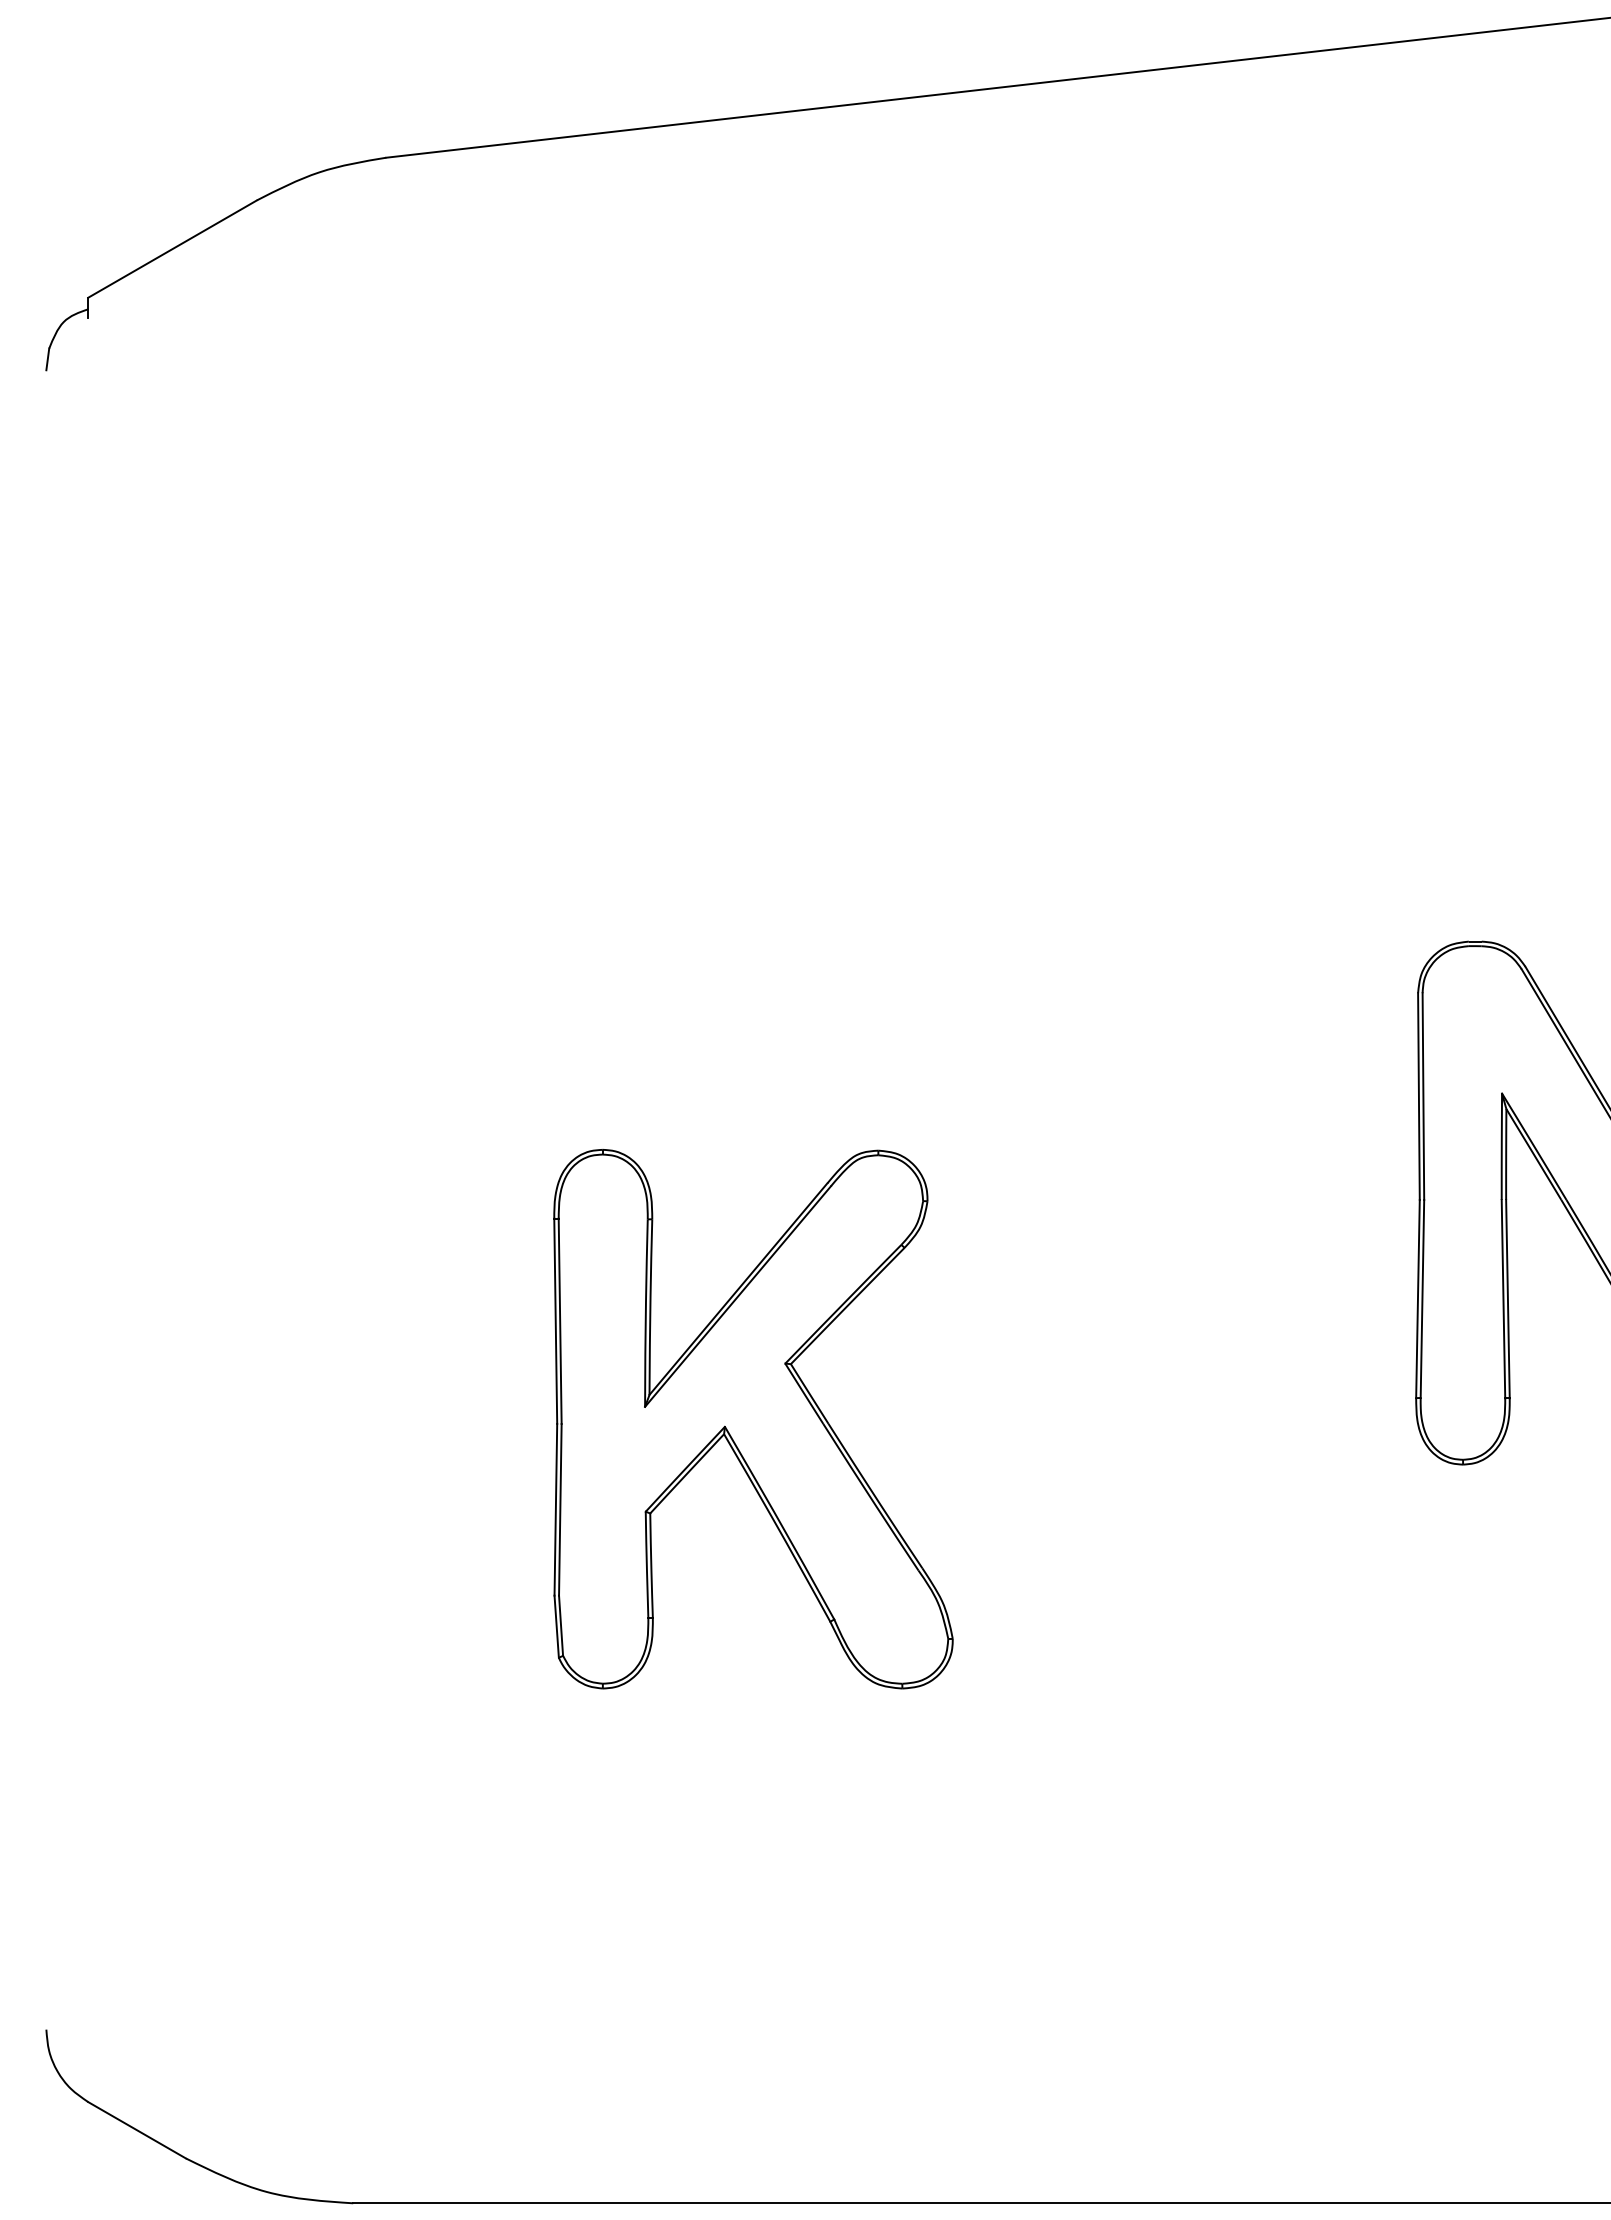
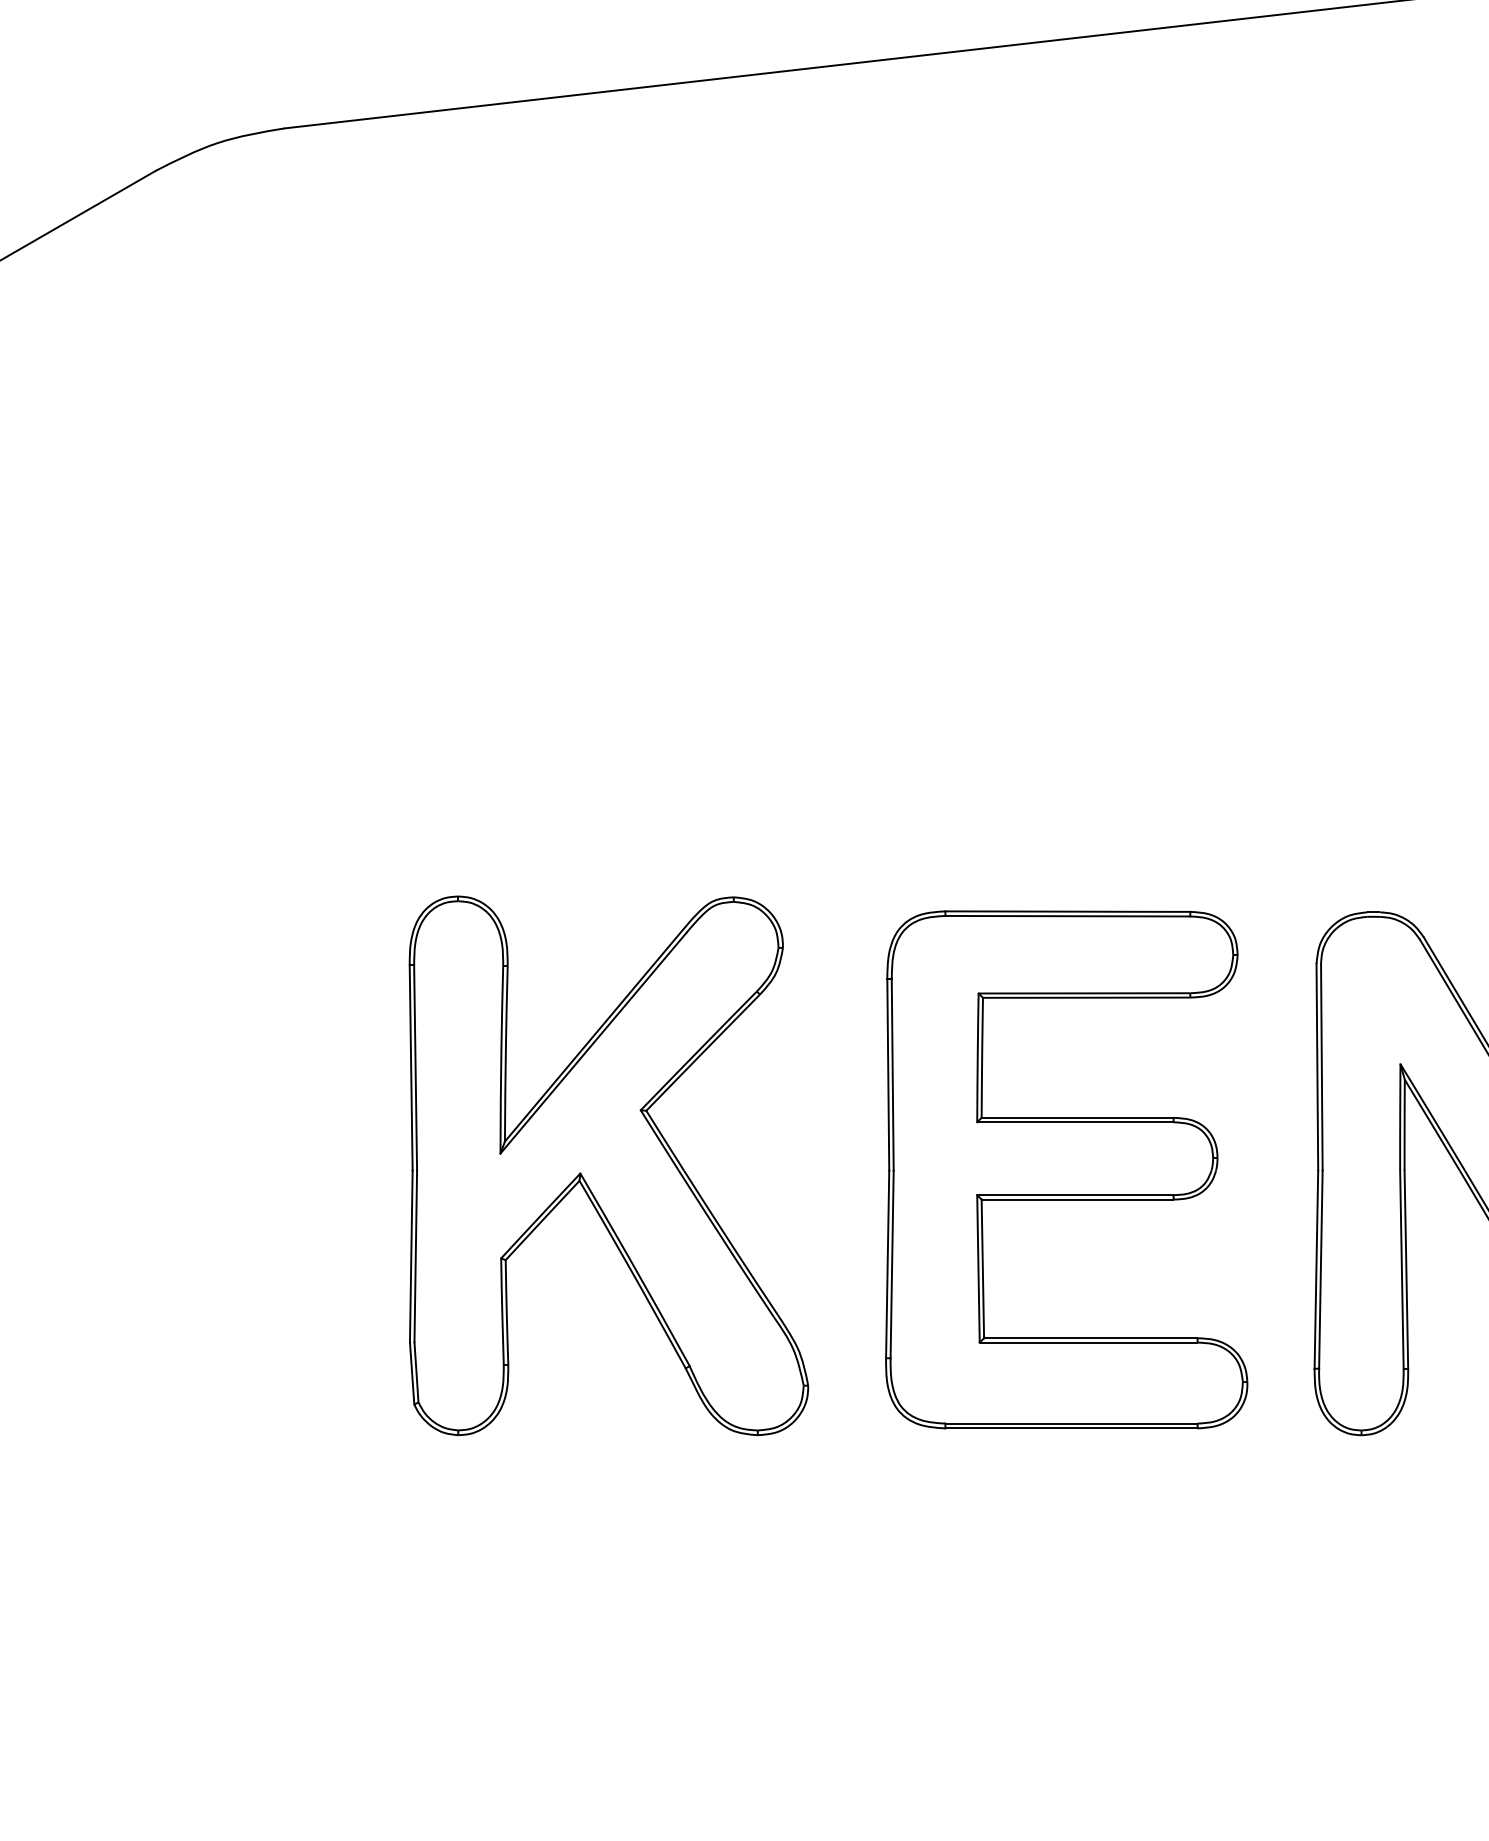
part: (1167, 1198) -> (1065, 1169), added
part: (753, 1419) -> (608, 1166), moved

